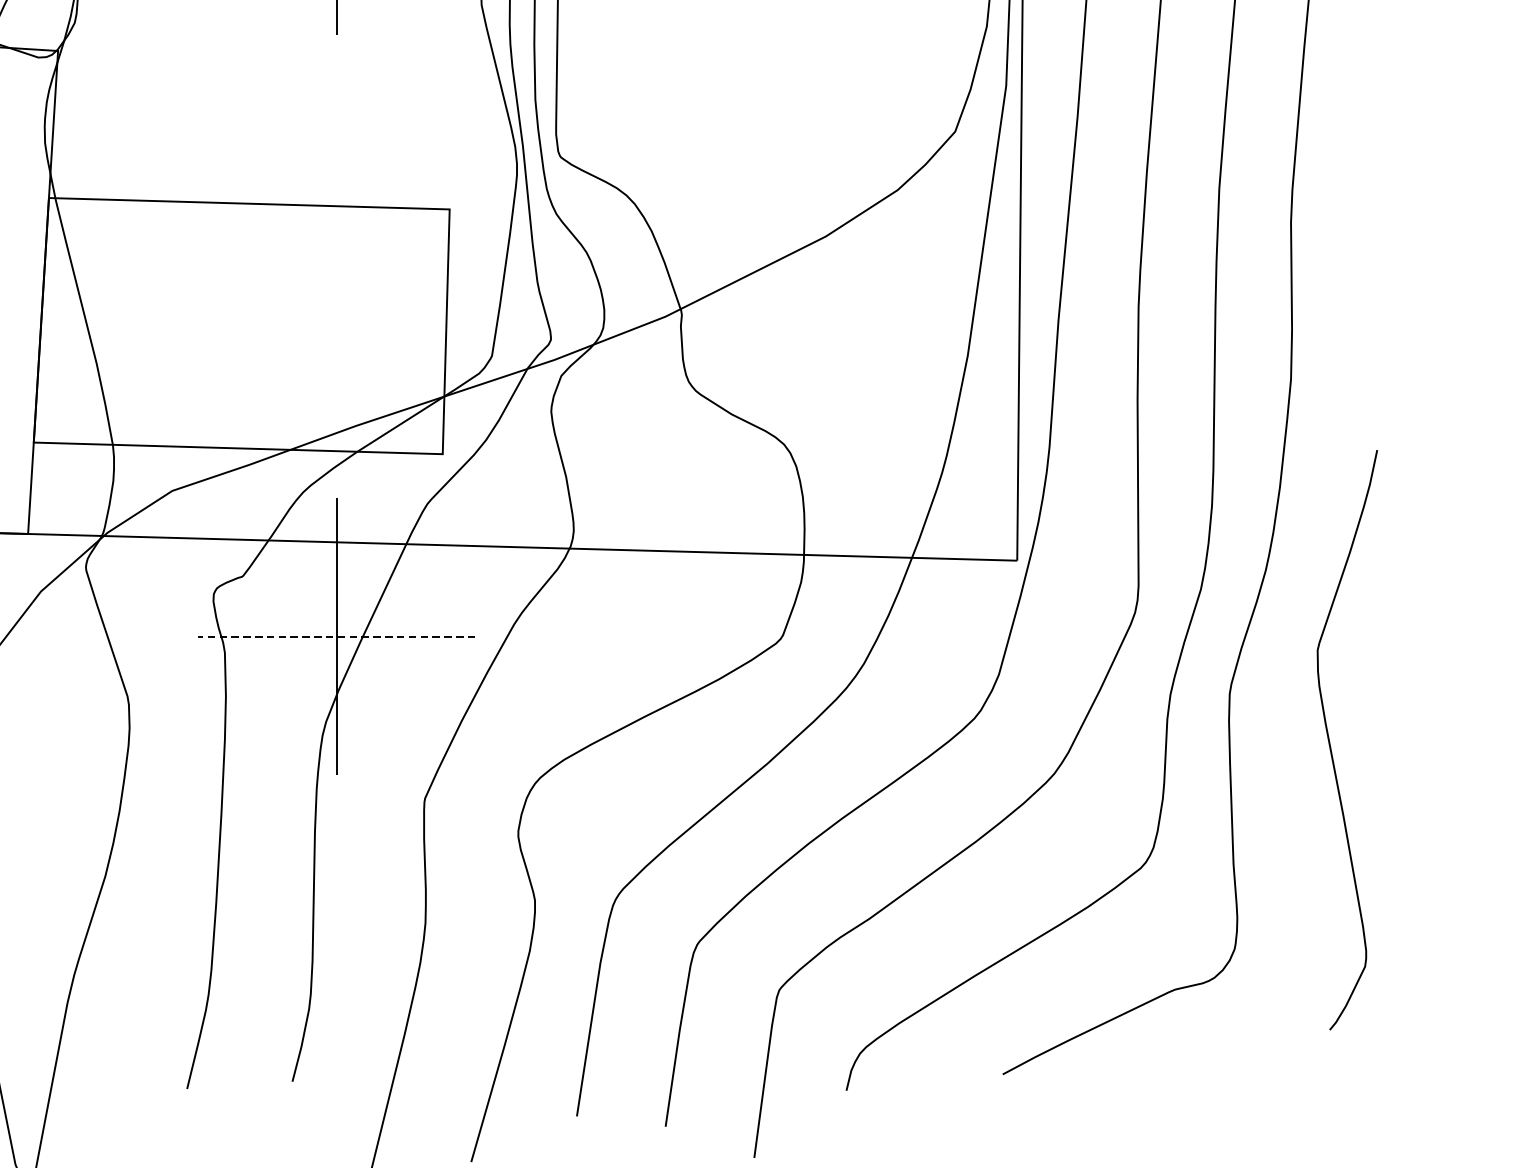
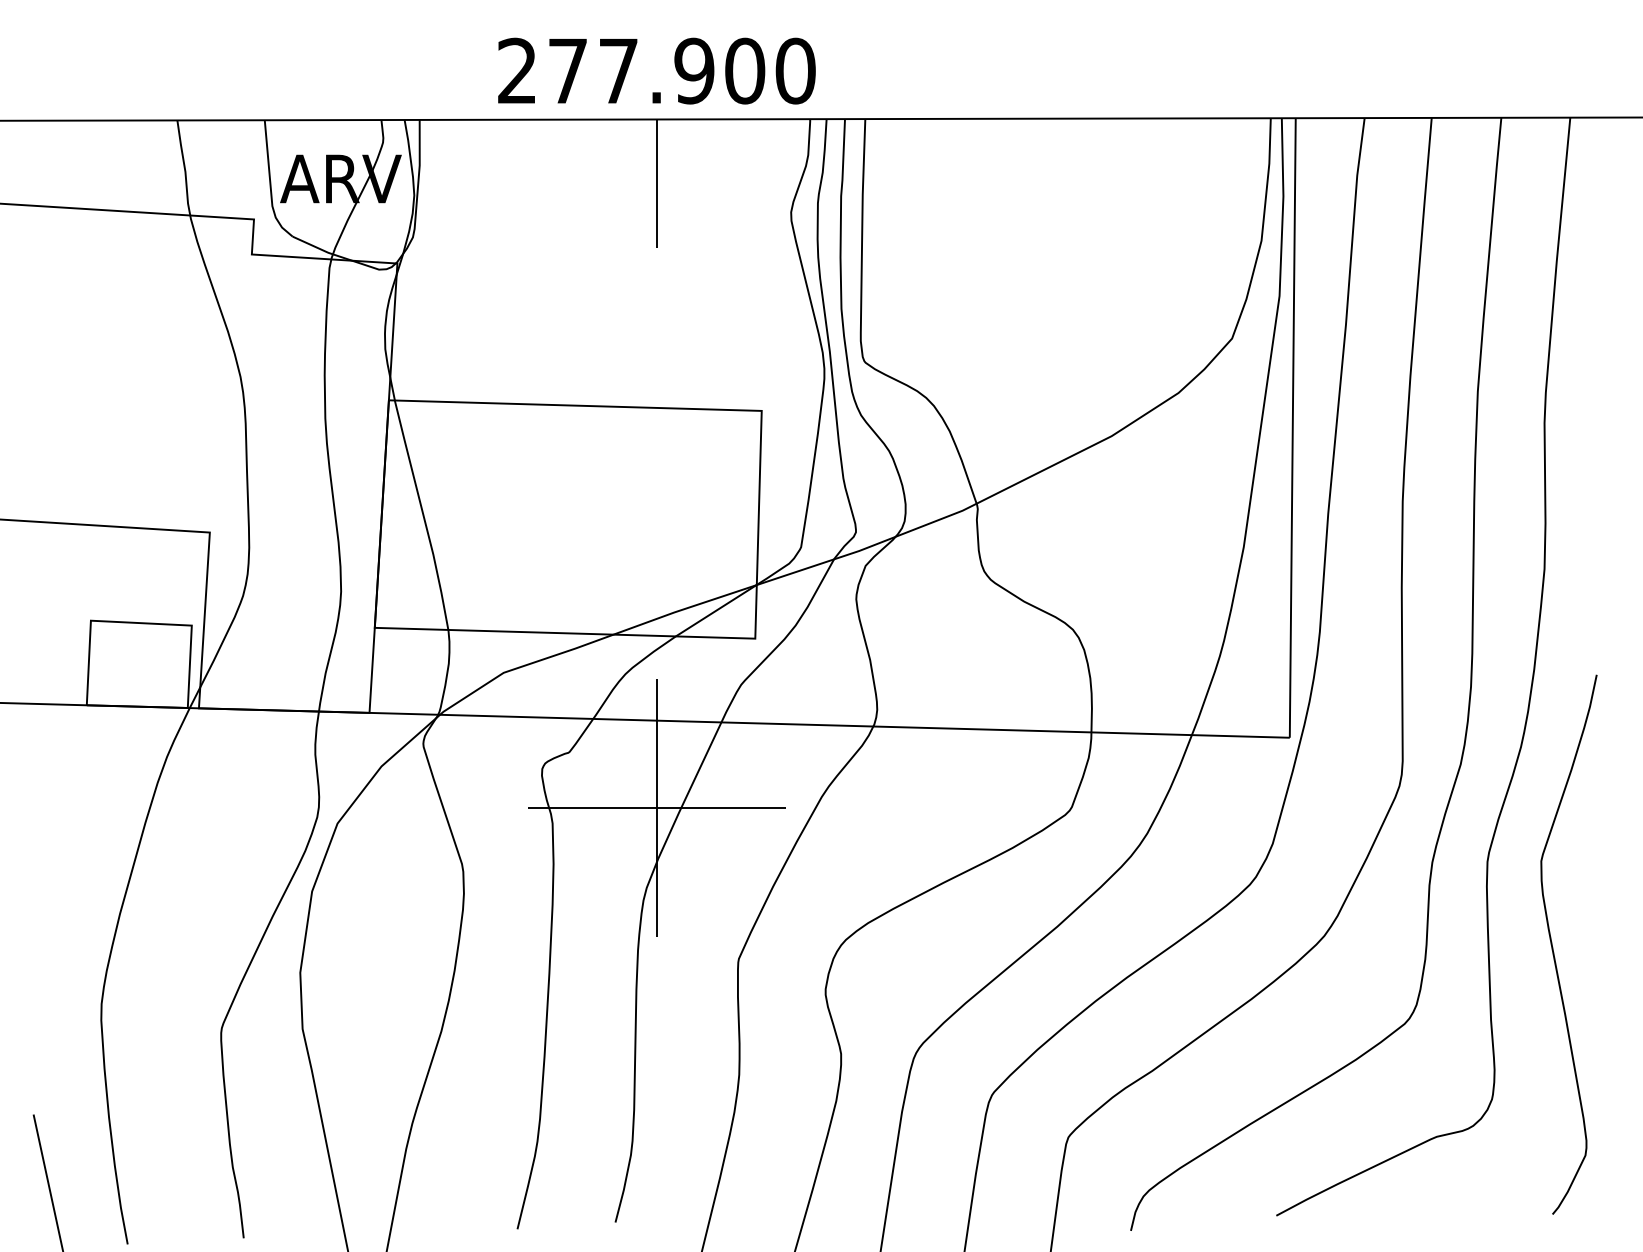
line: (336, 636) -> (656, 808), dashed -> solid
curve: (1330, 743) -> (1553, 947), moved

